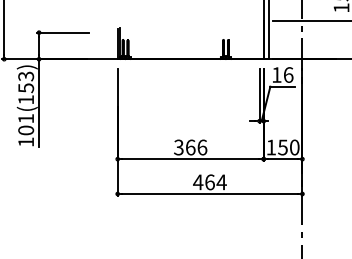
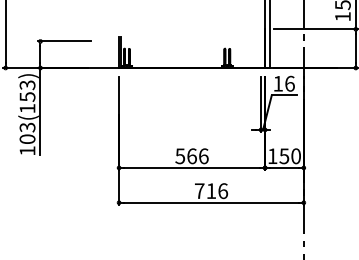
text: (26, 118) -> (27, 127), 101(153) -> 103(153)
text: (179, 146) -> (180, 155), 366 -> 566
text: (210, 182) -> (211, 191), 464 -> 716

